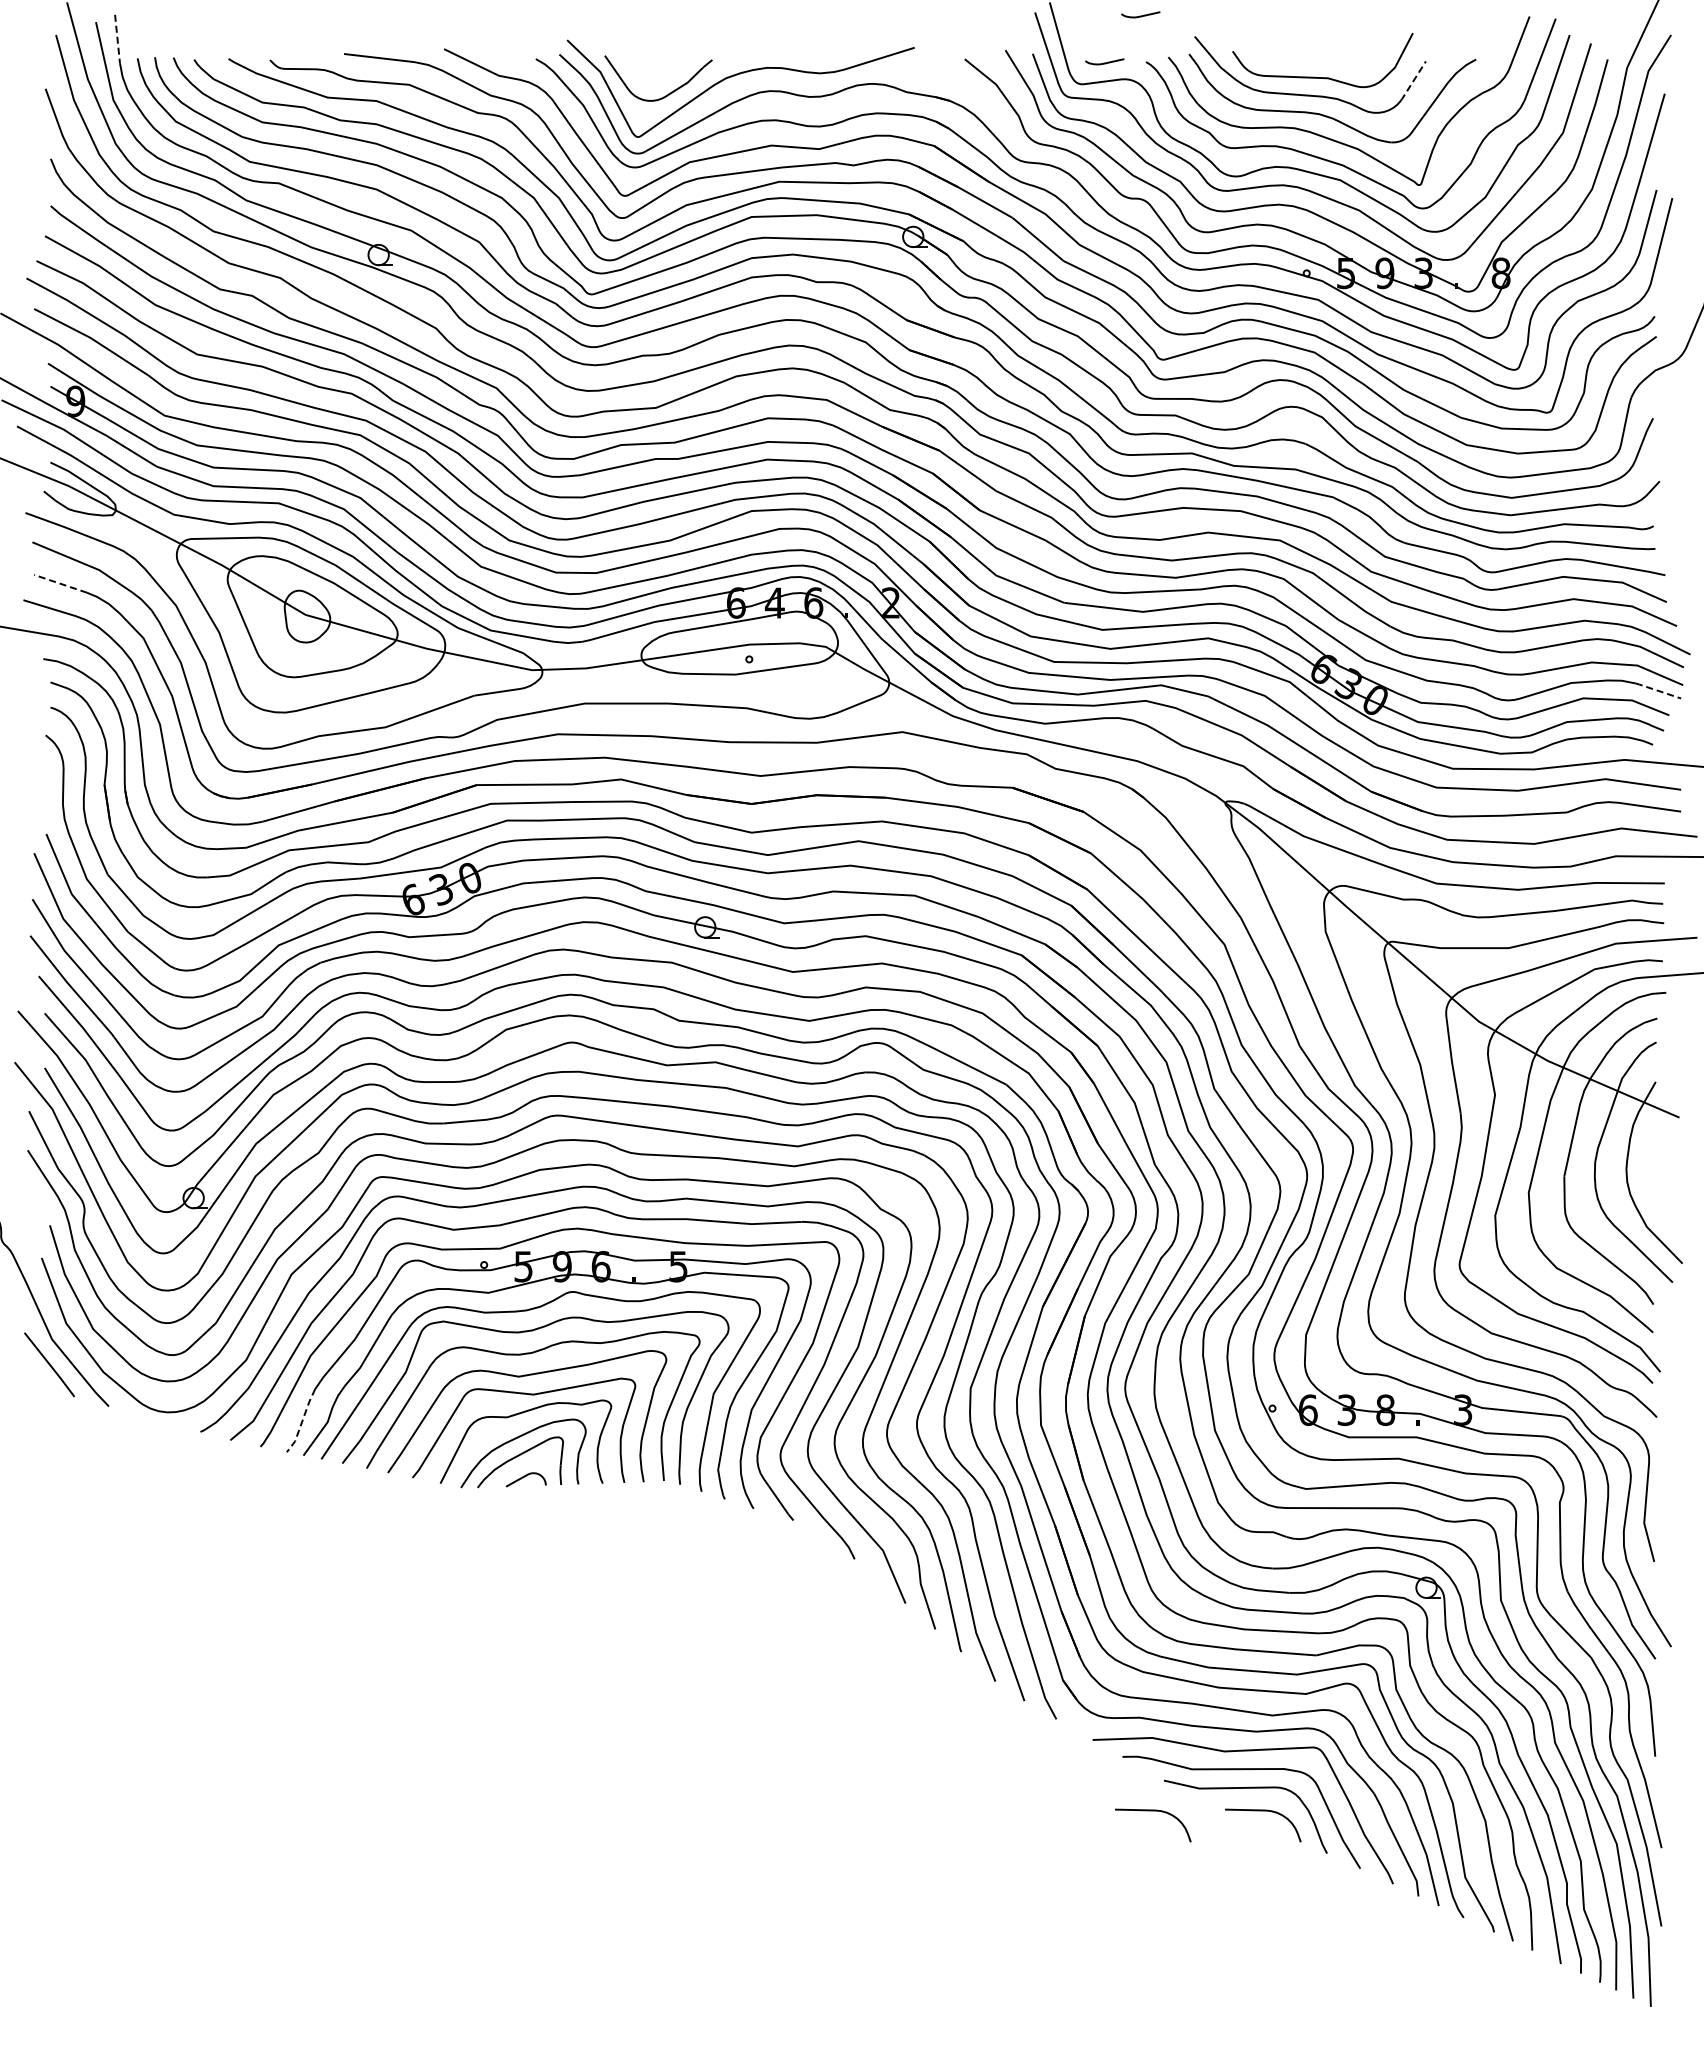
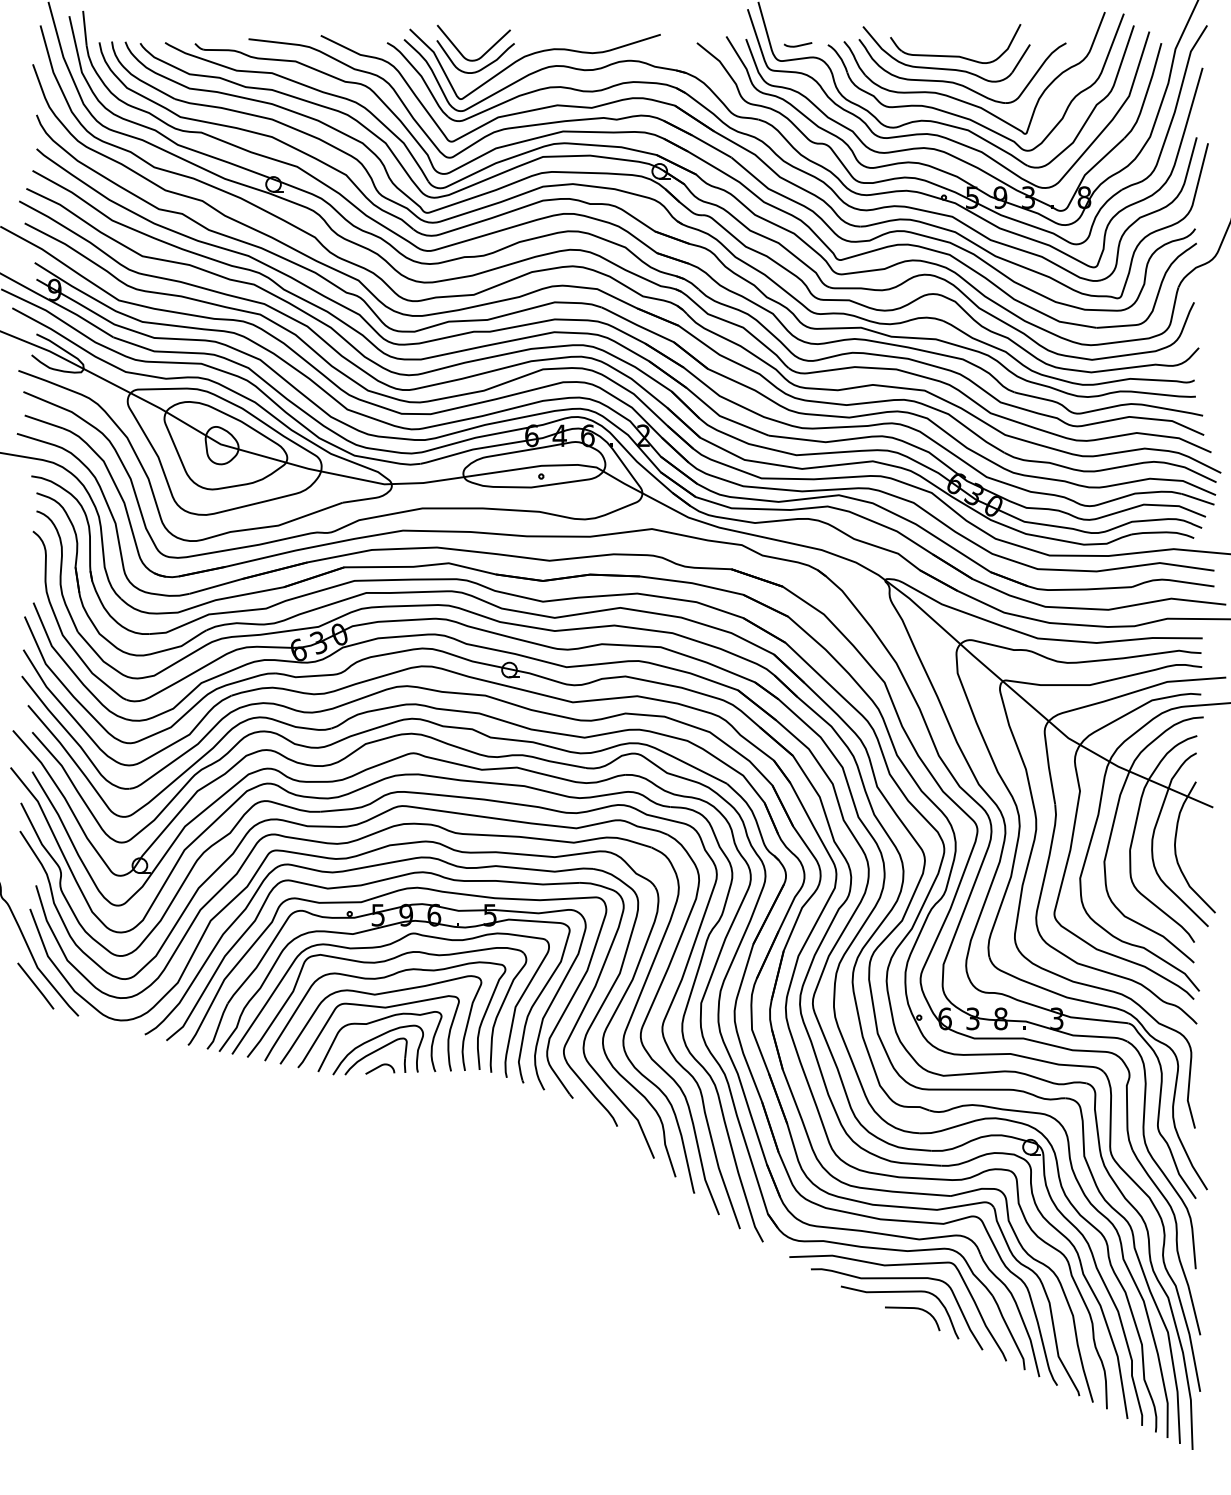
curve: (1140, 15) -> (823, 11), removed
line: (117, 39) -> (84, 28), dashed -> solid
curve: (670, 73) -> (484, 53), added
line: (1413, 81) -> (1021, 59), dashed -> solid
line: (60, 583) -> (43, 421), dashed -> solid
line: (1657, 690) -> (1197, 498), dashed -> solid
line: (302, 1421) -> (218, 1027), dashed -> solid
curve: (1153, 1811) -> (833, 1308), removed

